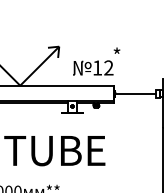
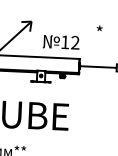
text: (116, 50) -> (99, 28), moved

